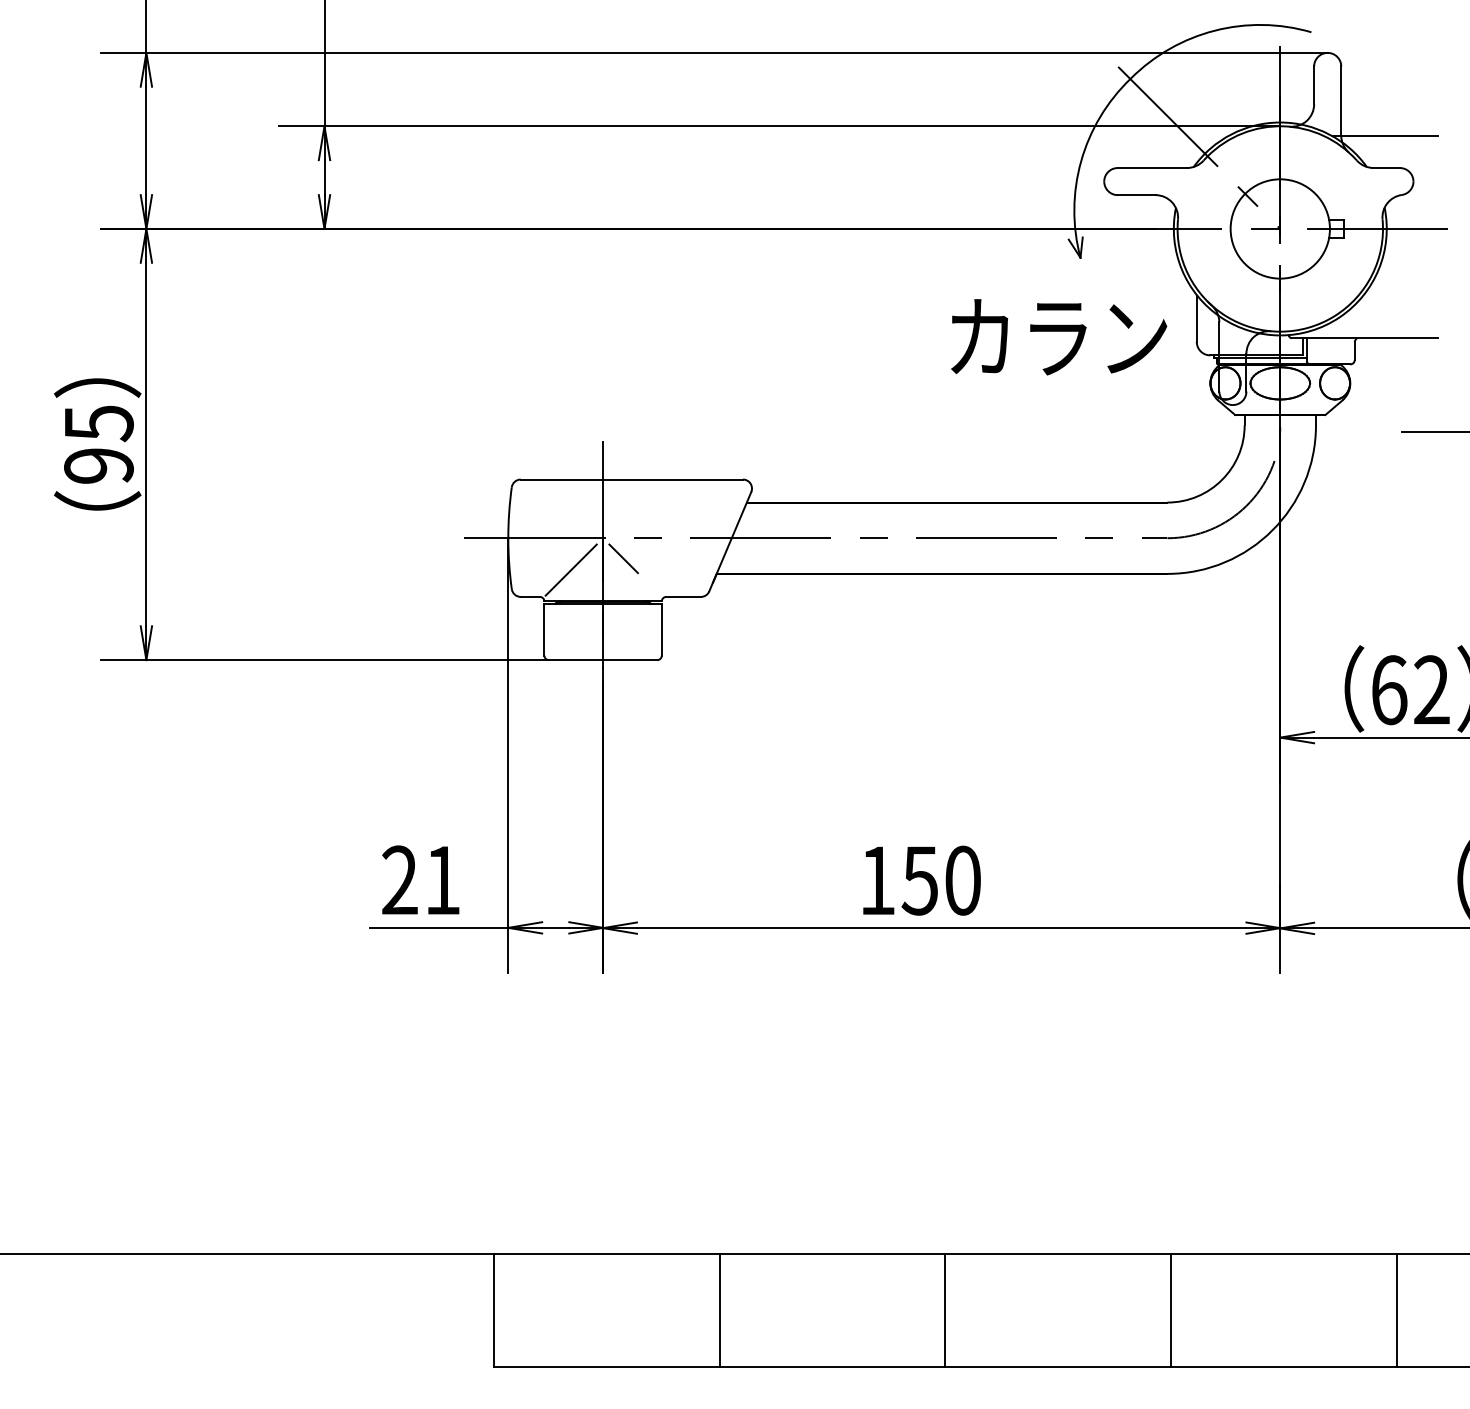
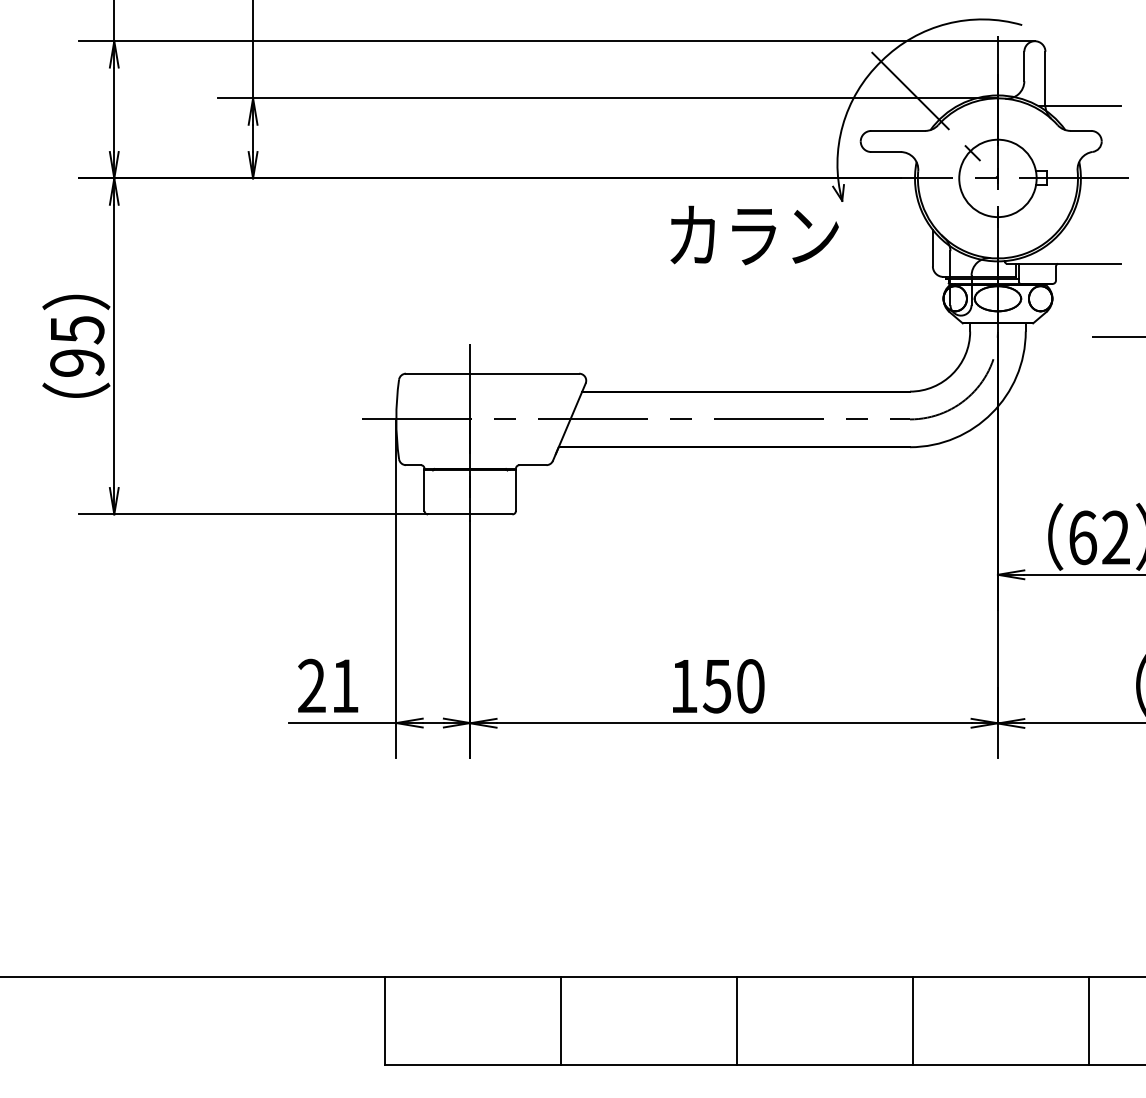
text: (1059, 337) -> (754, 235), moved
line: (623, 558) -> (486, 435), removed
line: (570, 569) -> (444, 443), removed

